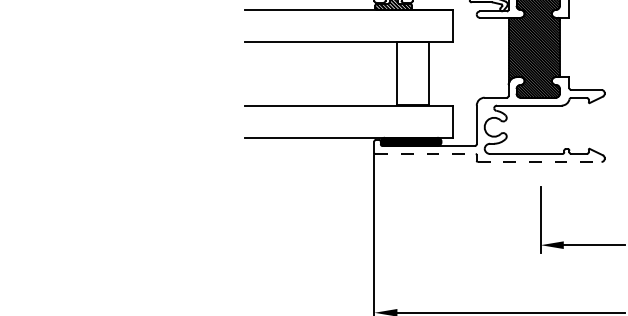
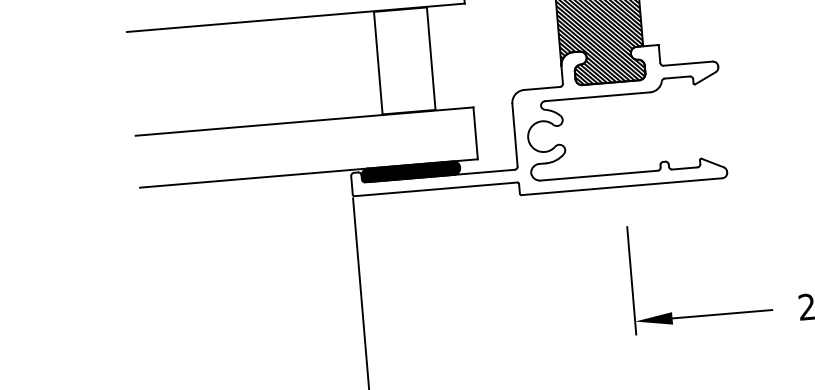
line: (426, 154) -> (437, 190), dashed -> solid
line: (539, 161) -> (621, 185), dashed -> solid

